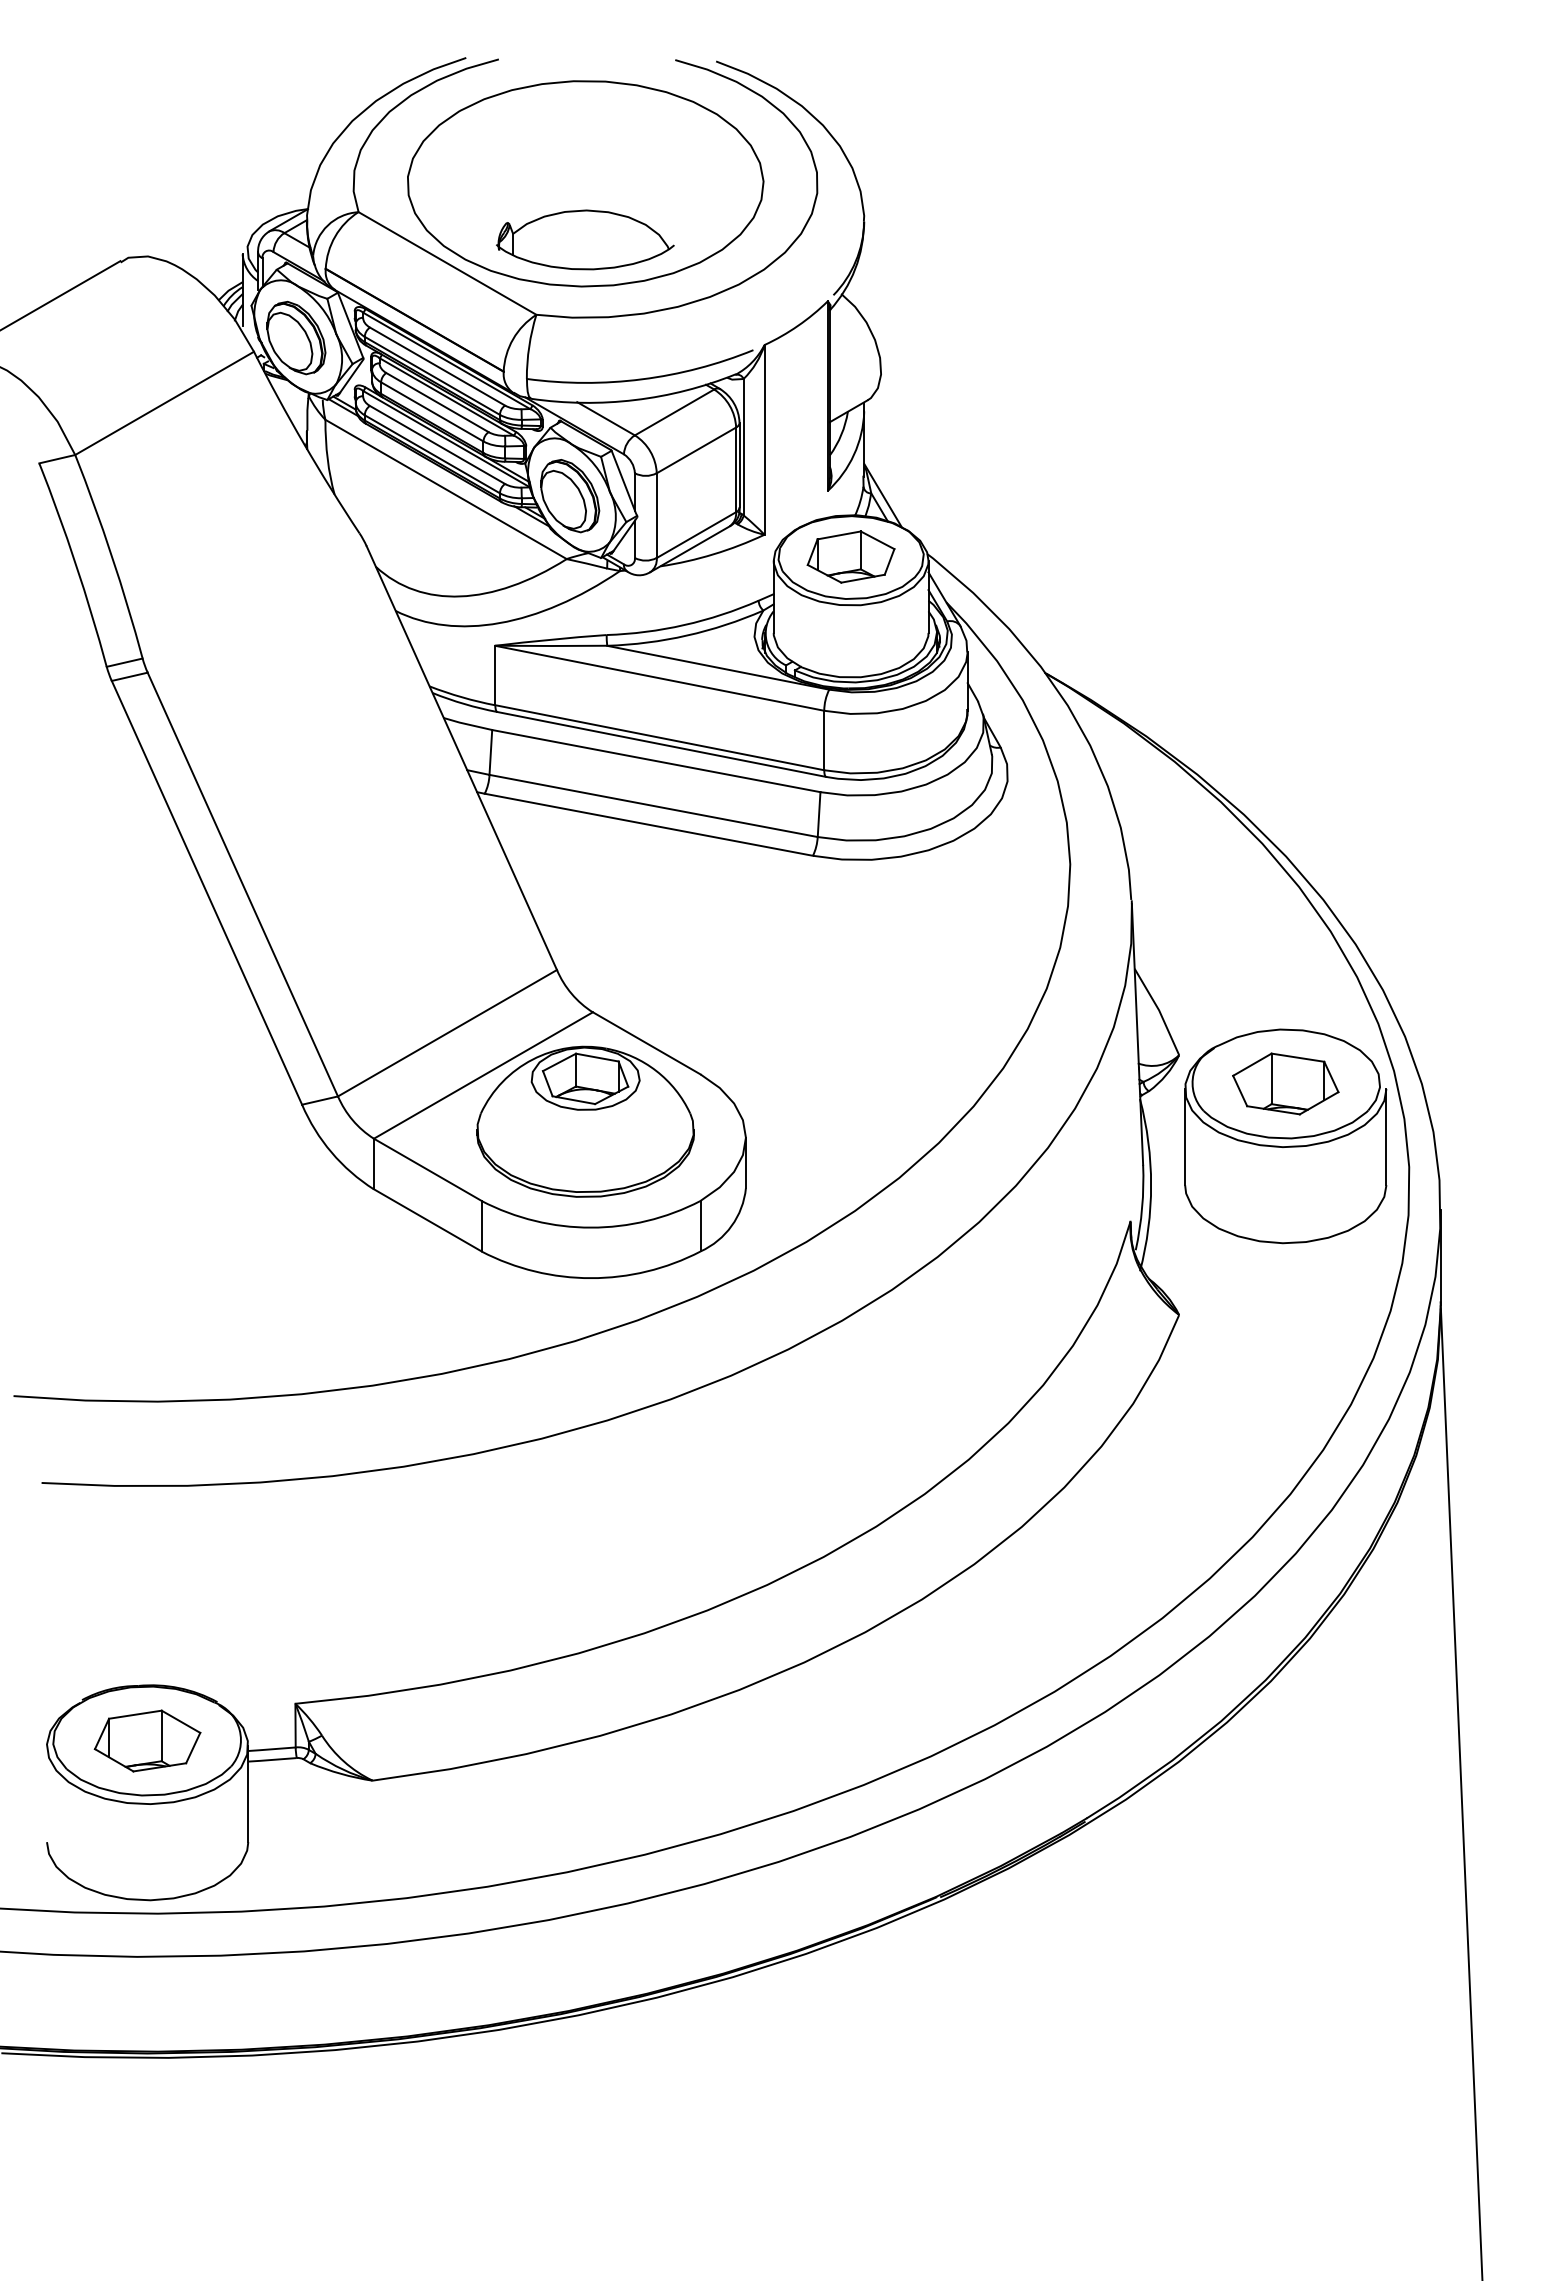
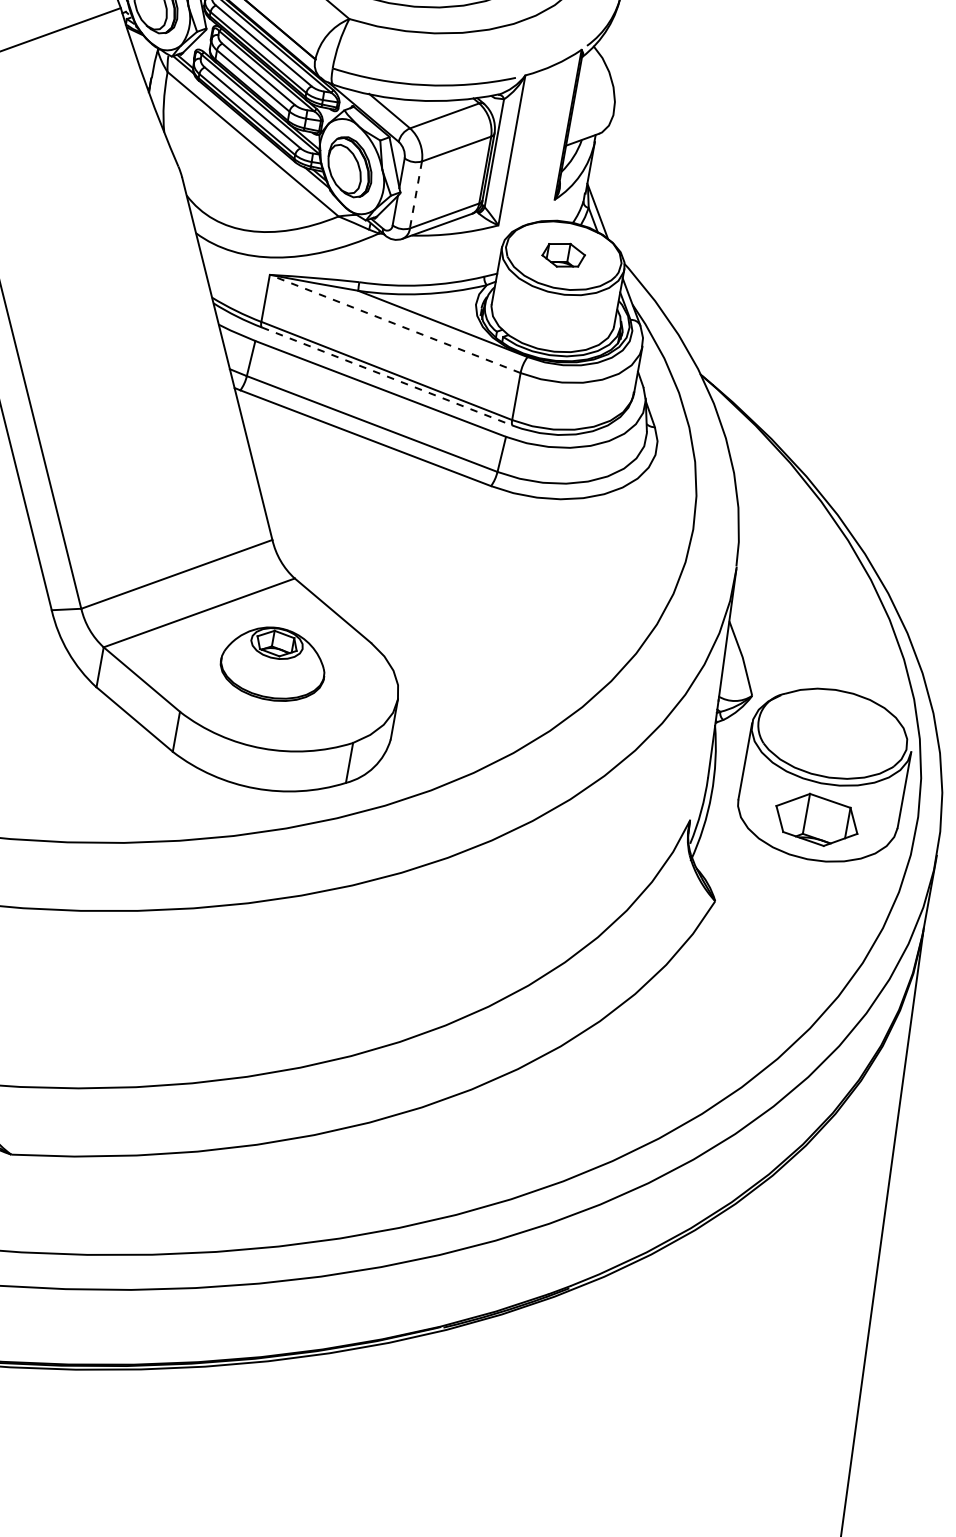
line: (656, 516) -> (415, 195), solid -> dashed
part: (850, 556) -> (563, 254), size x0.6
line: (659, 678) -> (394, 324), solid -> dashed
line: (661, 744) -> (387, 376), solid -> dashed
part: (1285, 1083) -> (816, 819), moved
part: (585, 1121) -> (273, 663), size x0.6

